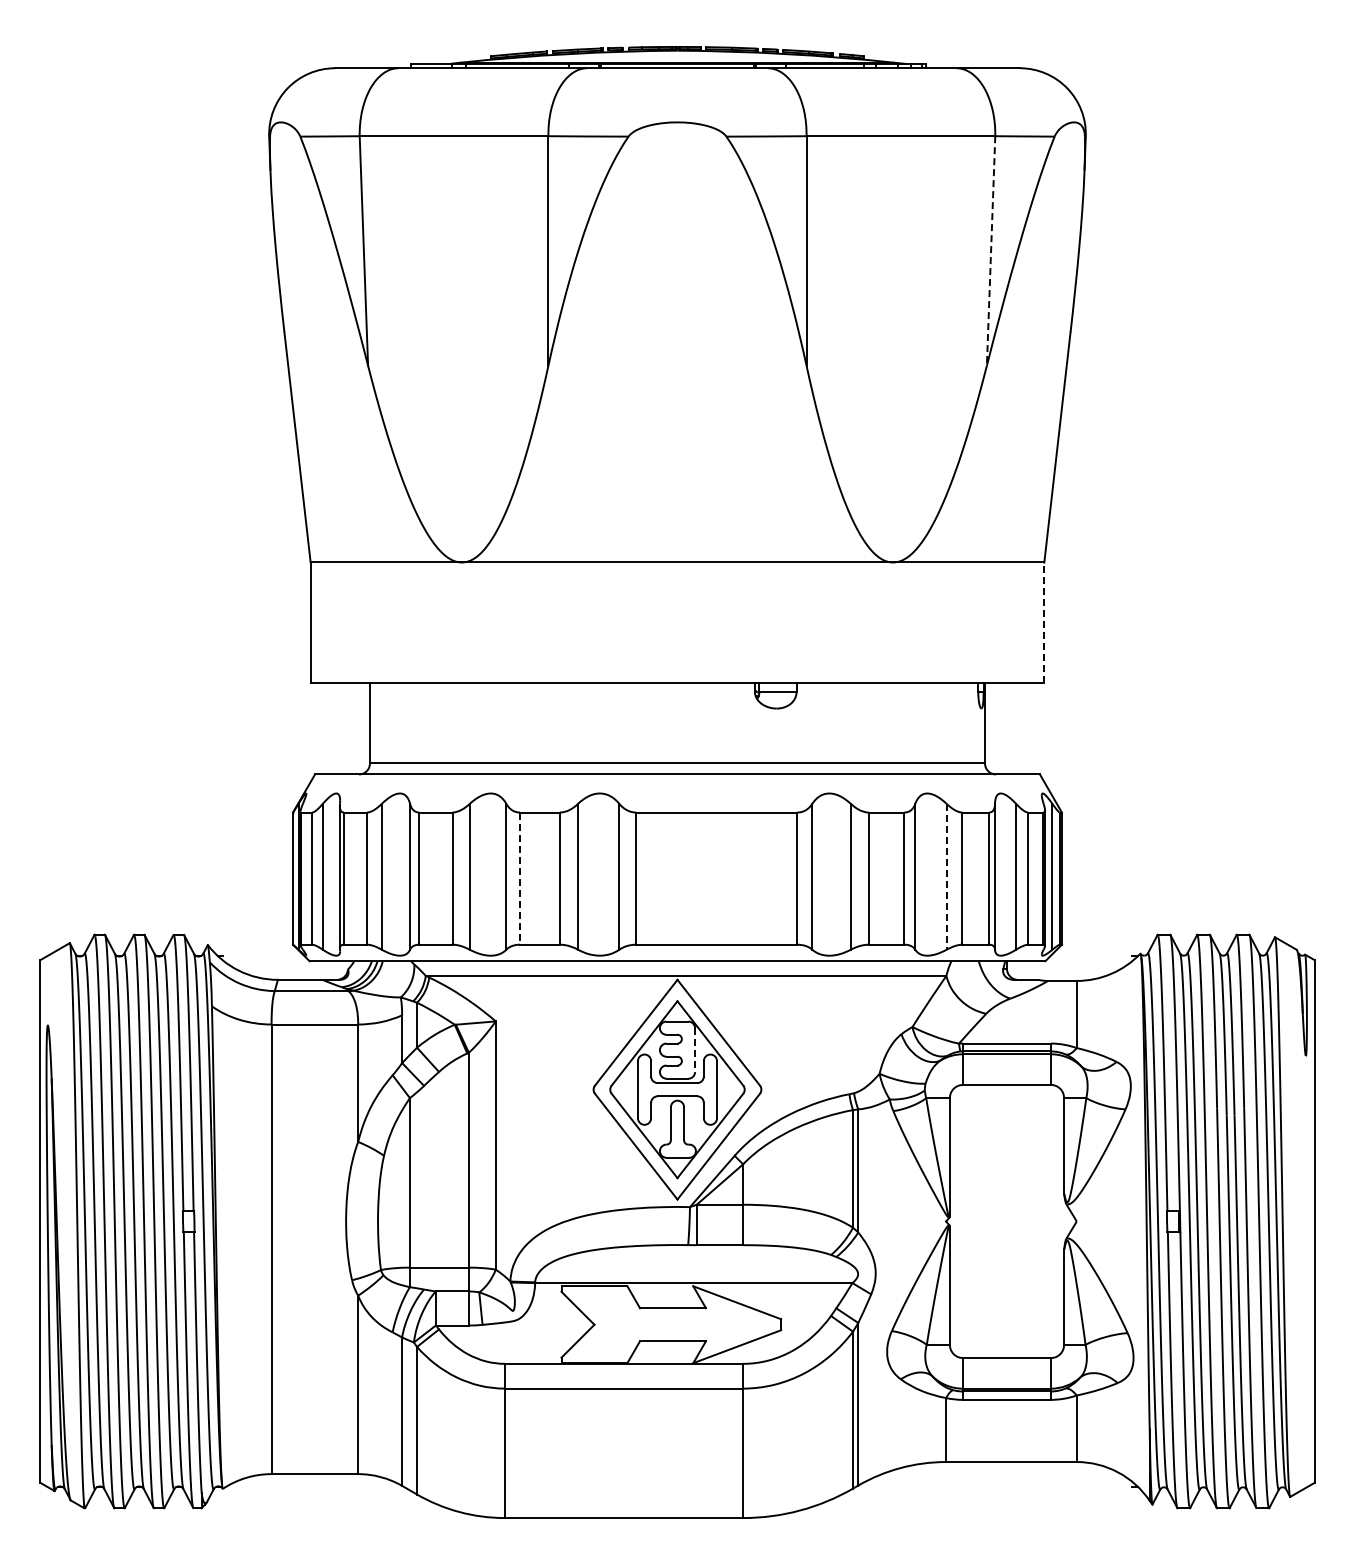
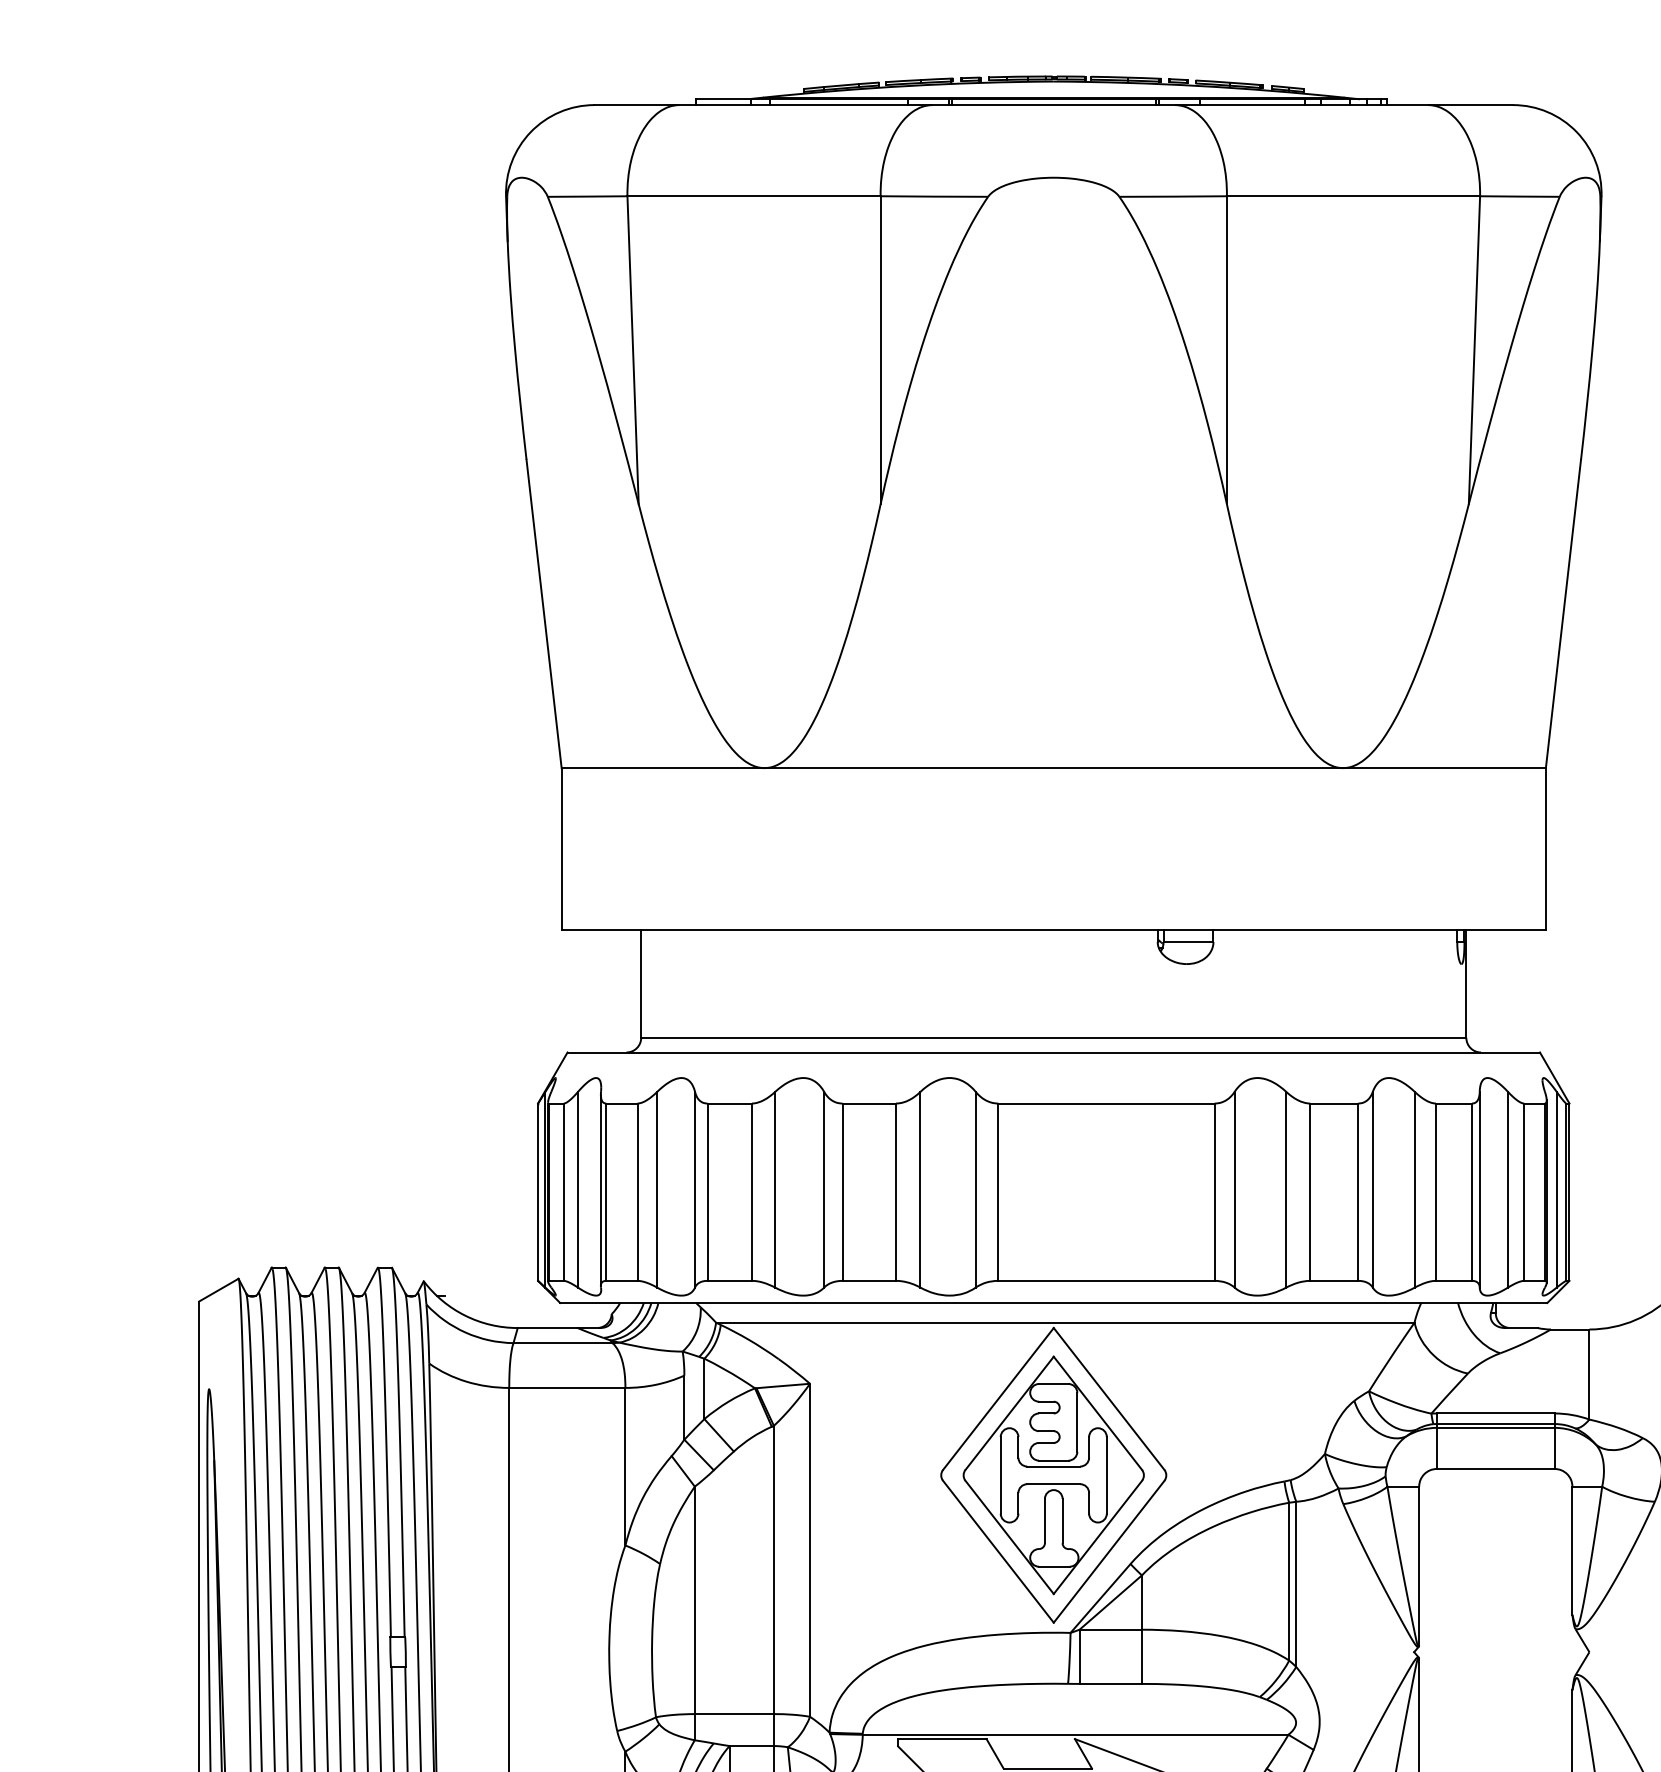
line: (991, 250) -> (1475, 349), dashed -> solid
line: (1044, 622) -> (1546, 848), dashed -> solid
line: (946, 876) -> (1414, 1189), dashed -> solid
line: (520, 879) -> (843, 1193), dashed -> solid
line: (695, 1050) -> (1077, 1422), dashed -> solid

